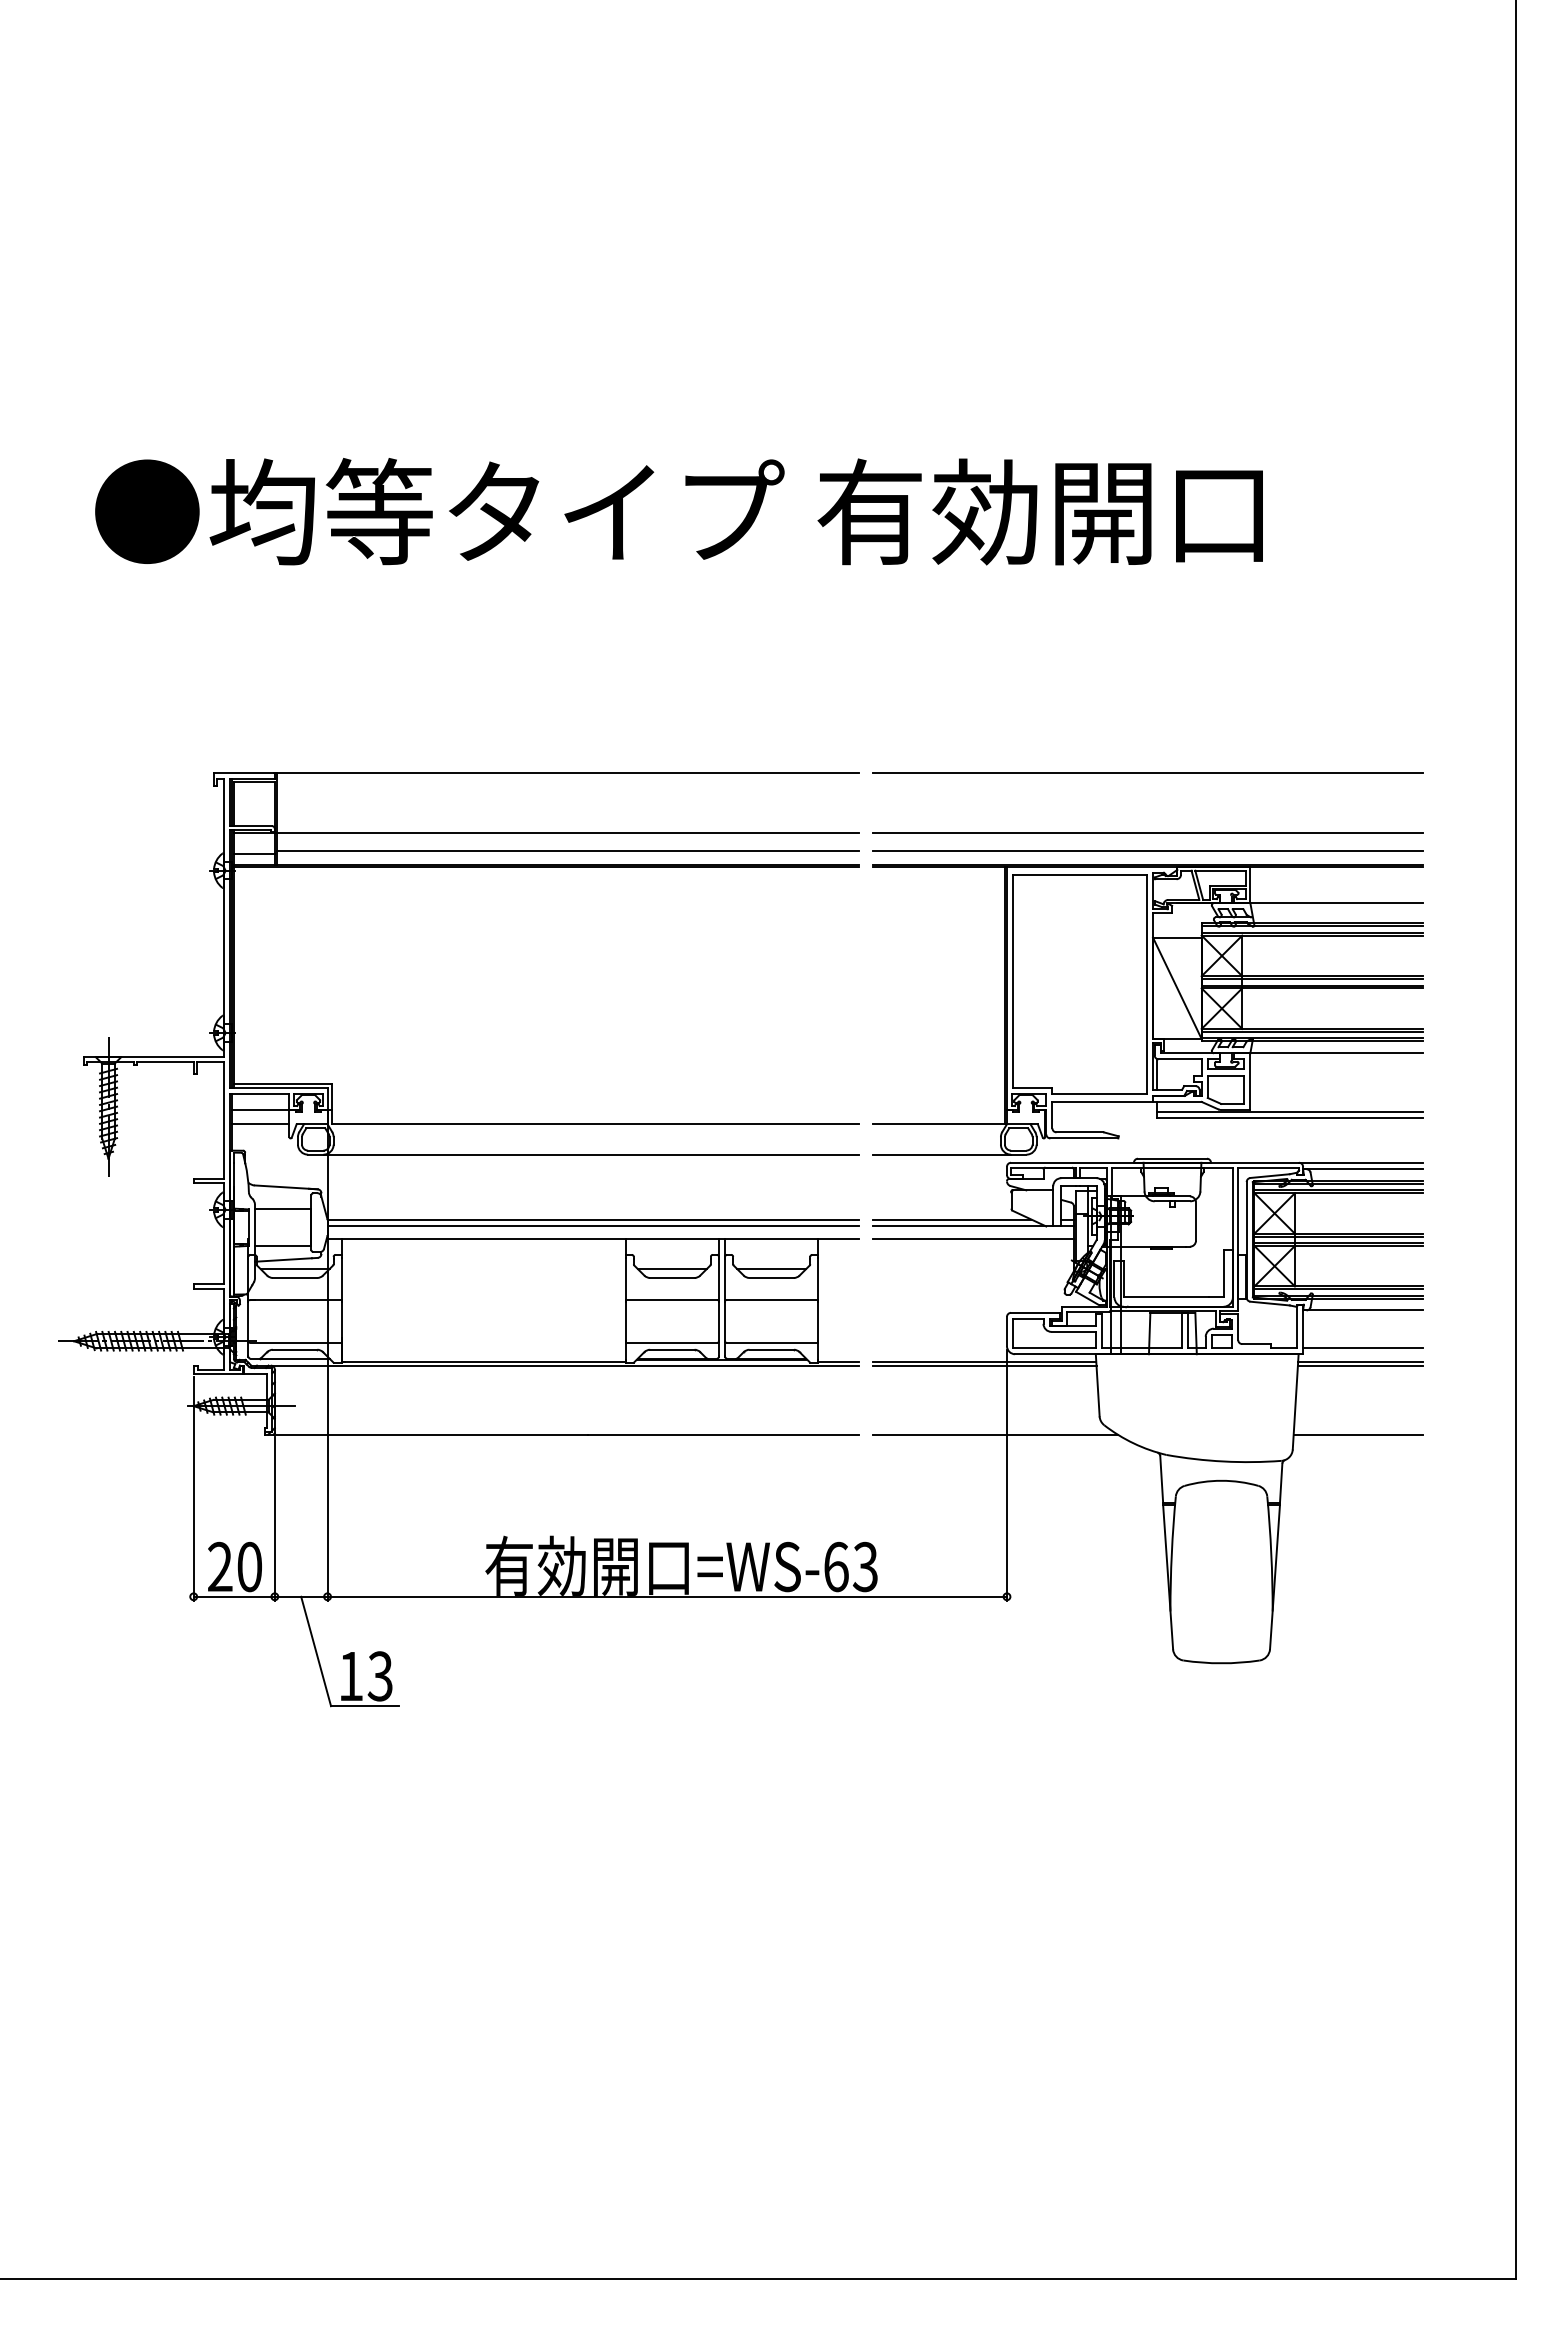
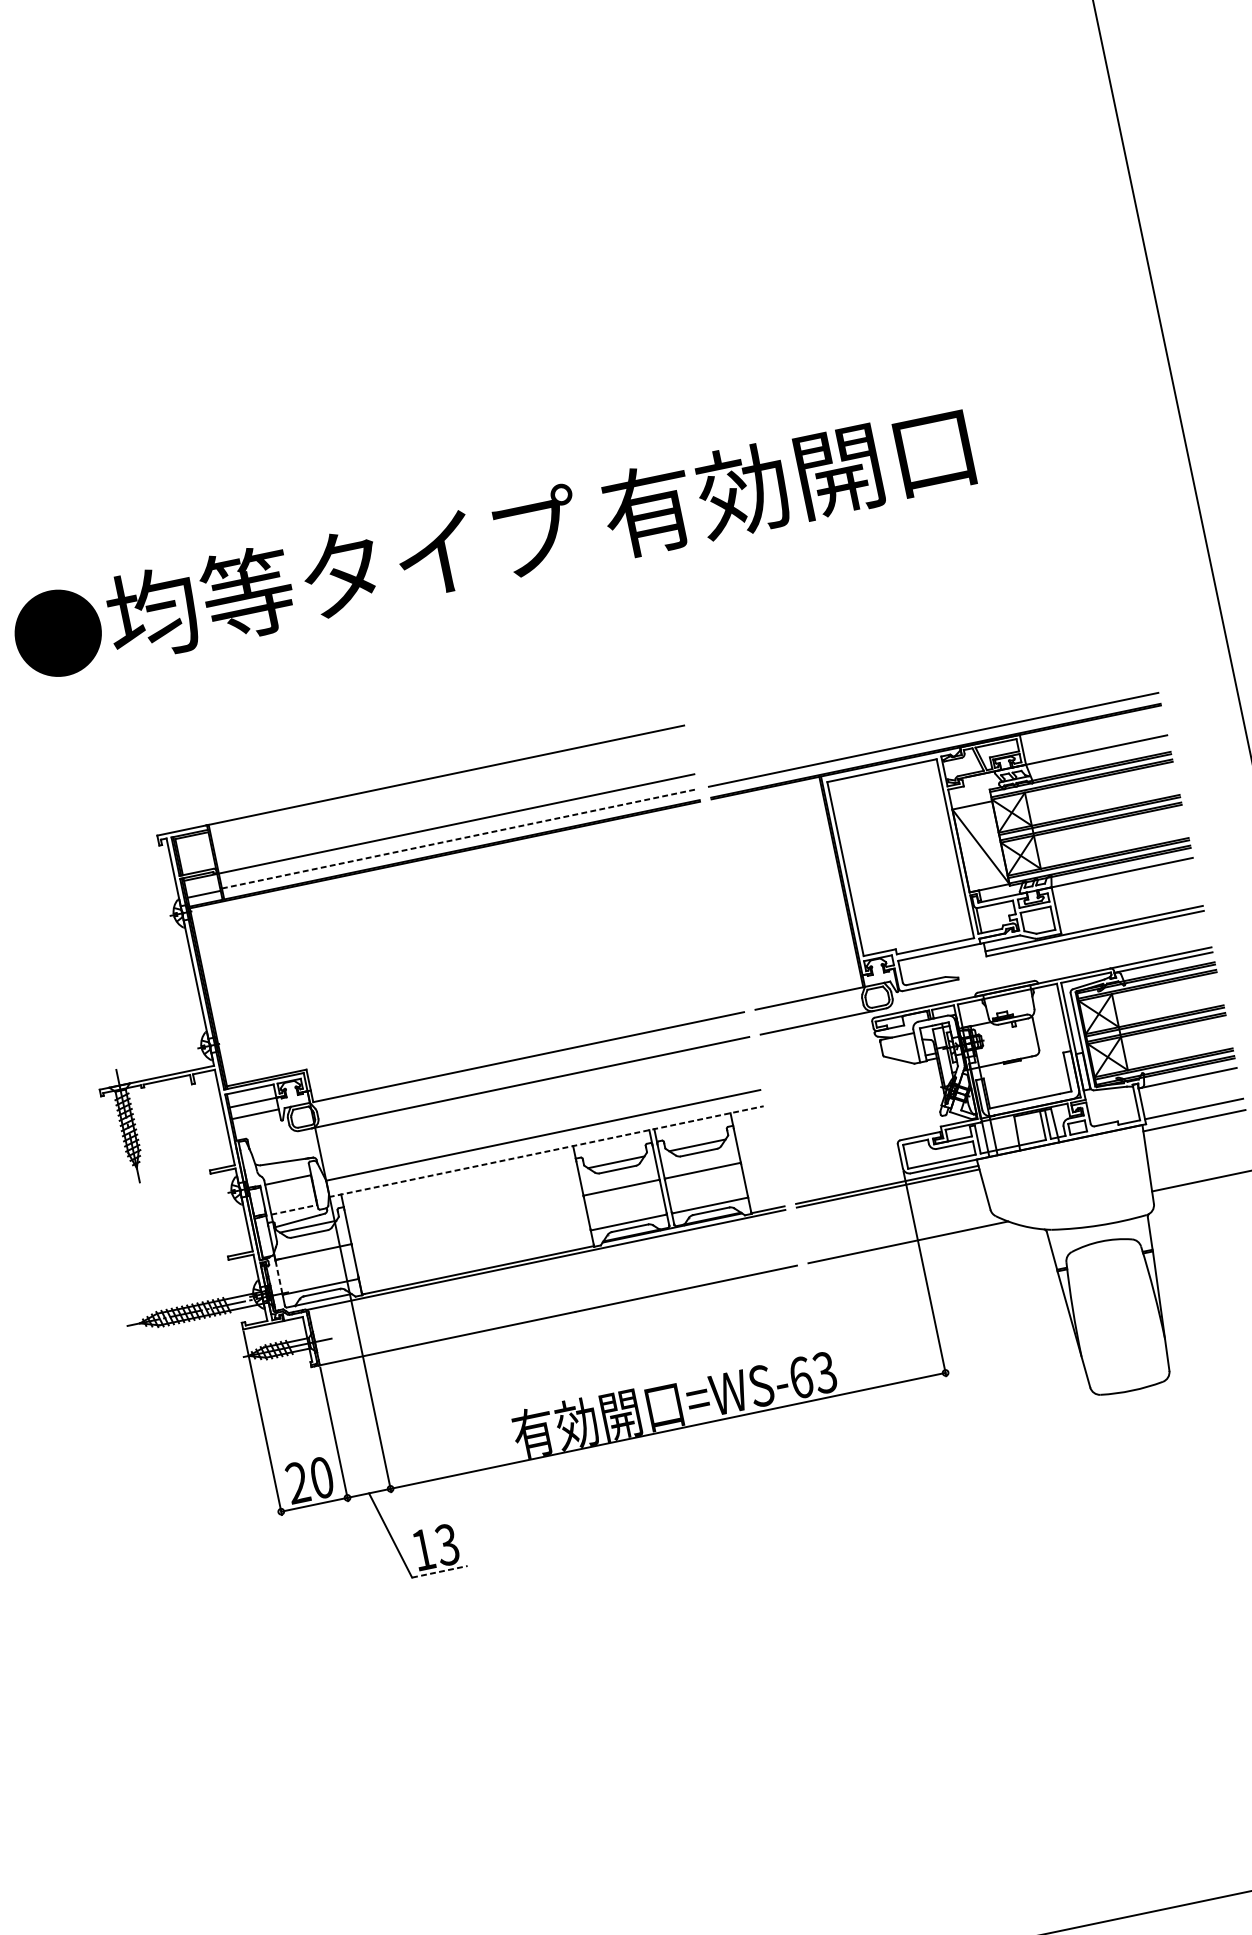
line: (1148, 773) -> (920, 676), removed
line: (1148, 833) -> (930, 725), removed
line: (568, 851) -> (460, 838), solid -> dashed
line: (952, 1219) -> (836, 1074), removed
line: (592, 1225) -> (543, 1140), removed
line: (958, 1225) -> (842, 1077), removed
line: (593, 1239) -> (546, 1151), solid -> dashed
line: (973, 1239) -> (857, 1086), removed
line: (282, 1245) -> (293, 1209), solid -> dashed
line: (248, 1321) -> (279, 1277), solid -> dashed
line: (1360, 1366) -> (1195, 1124), removed
line: (365, 1706) -> (440, 1572), solid -> dashed

